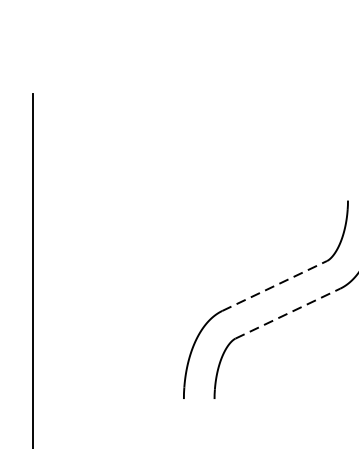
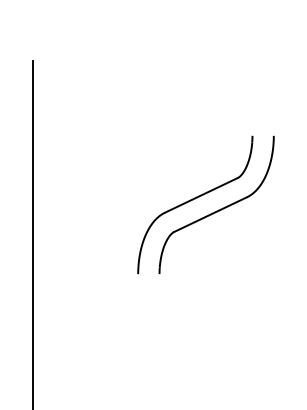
line: (274, 286) -> (201, 195), dashed -> solid
line: (289, 313) -> (211, 214), dashed -> solid

